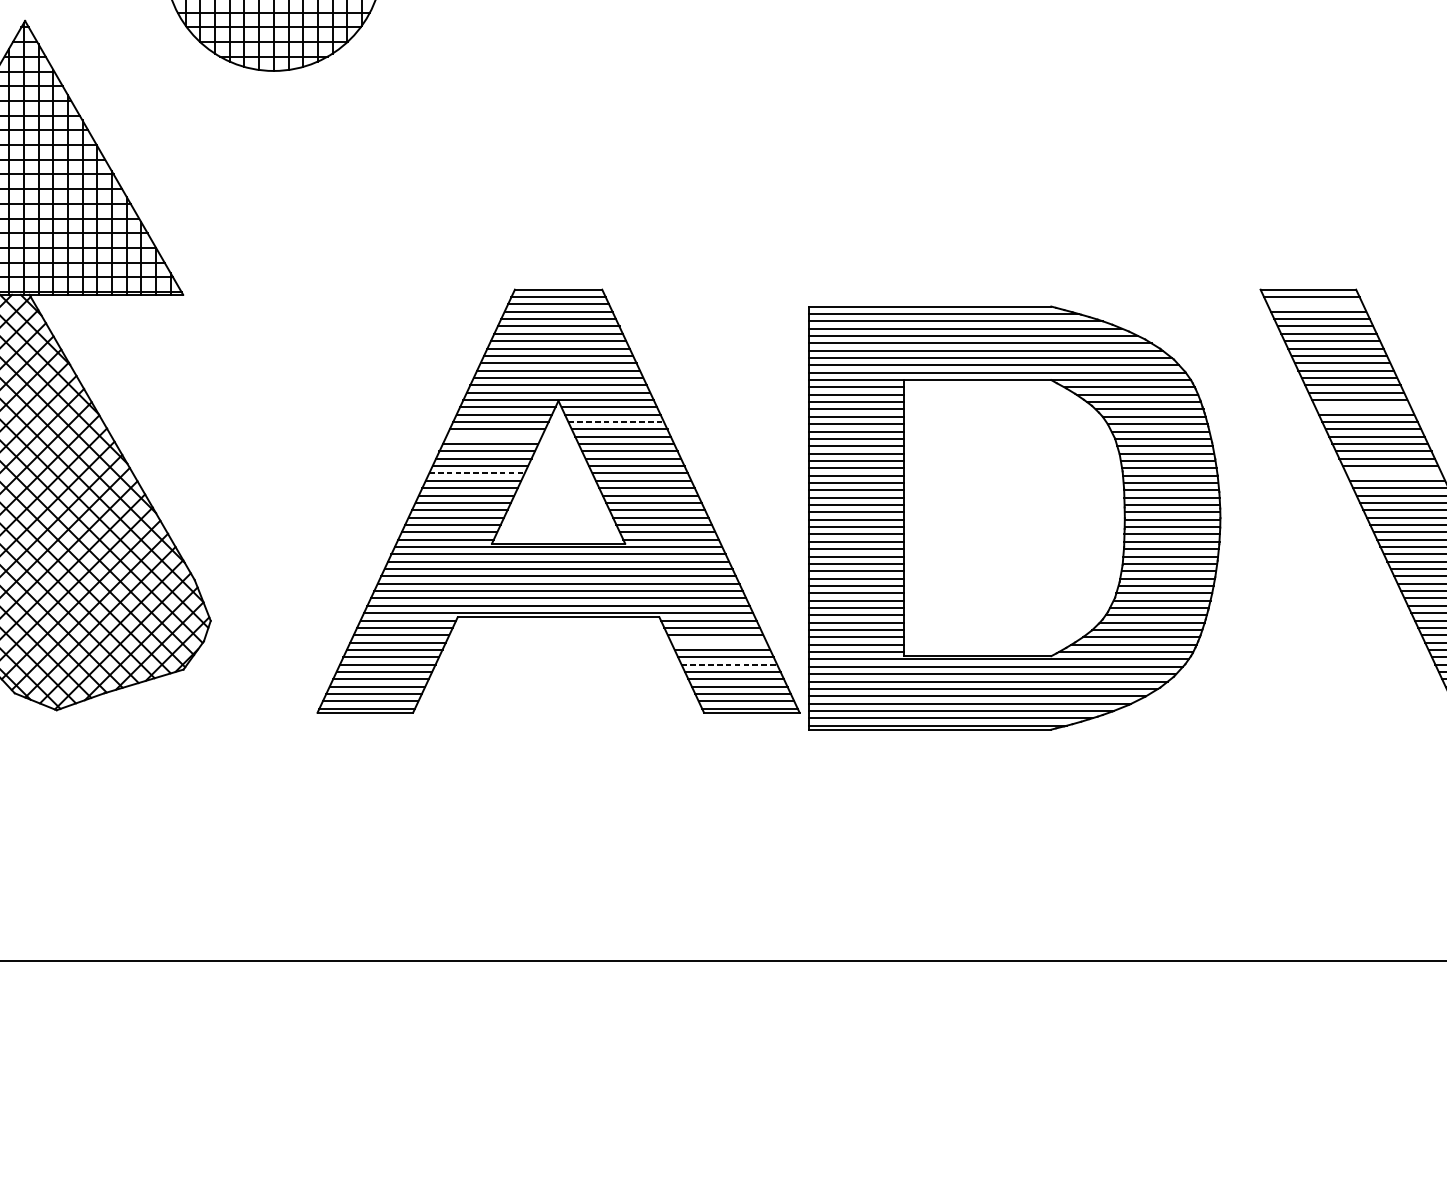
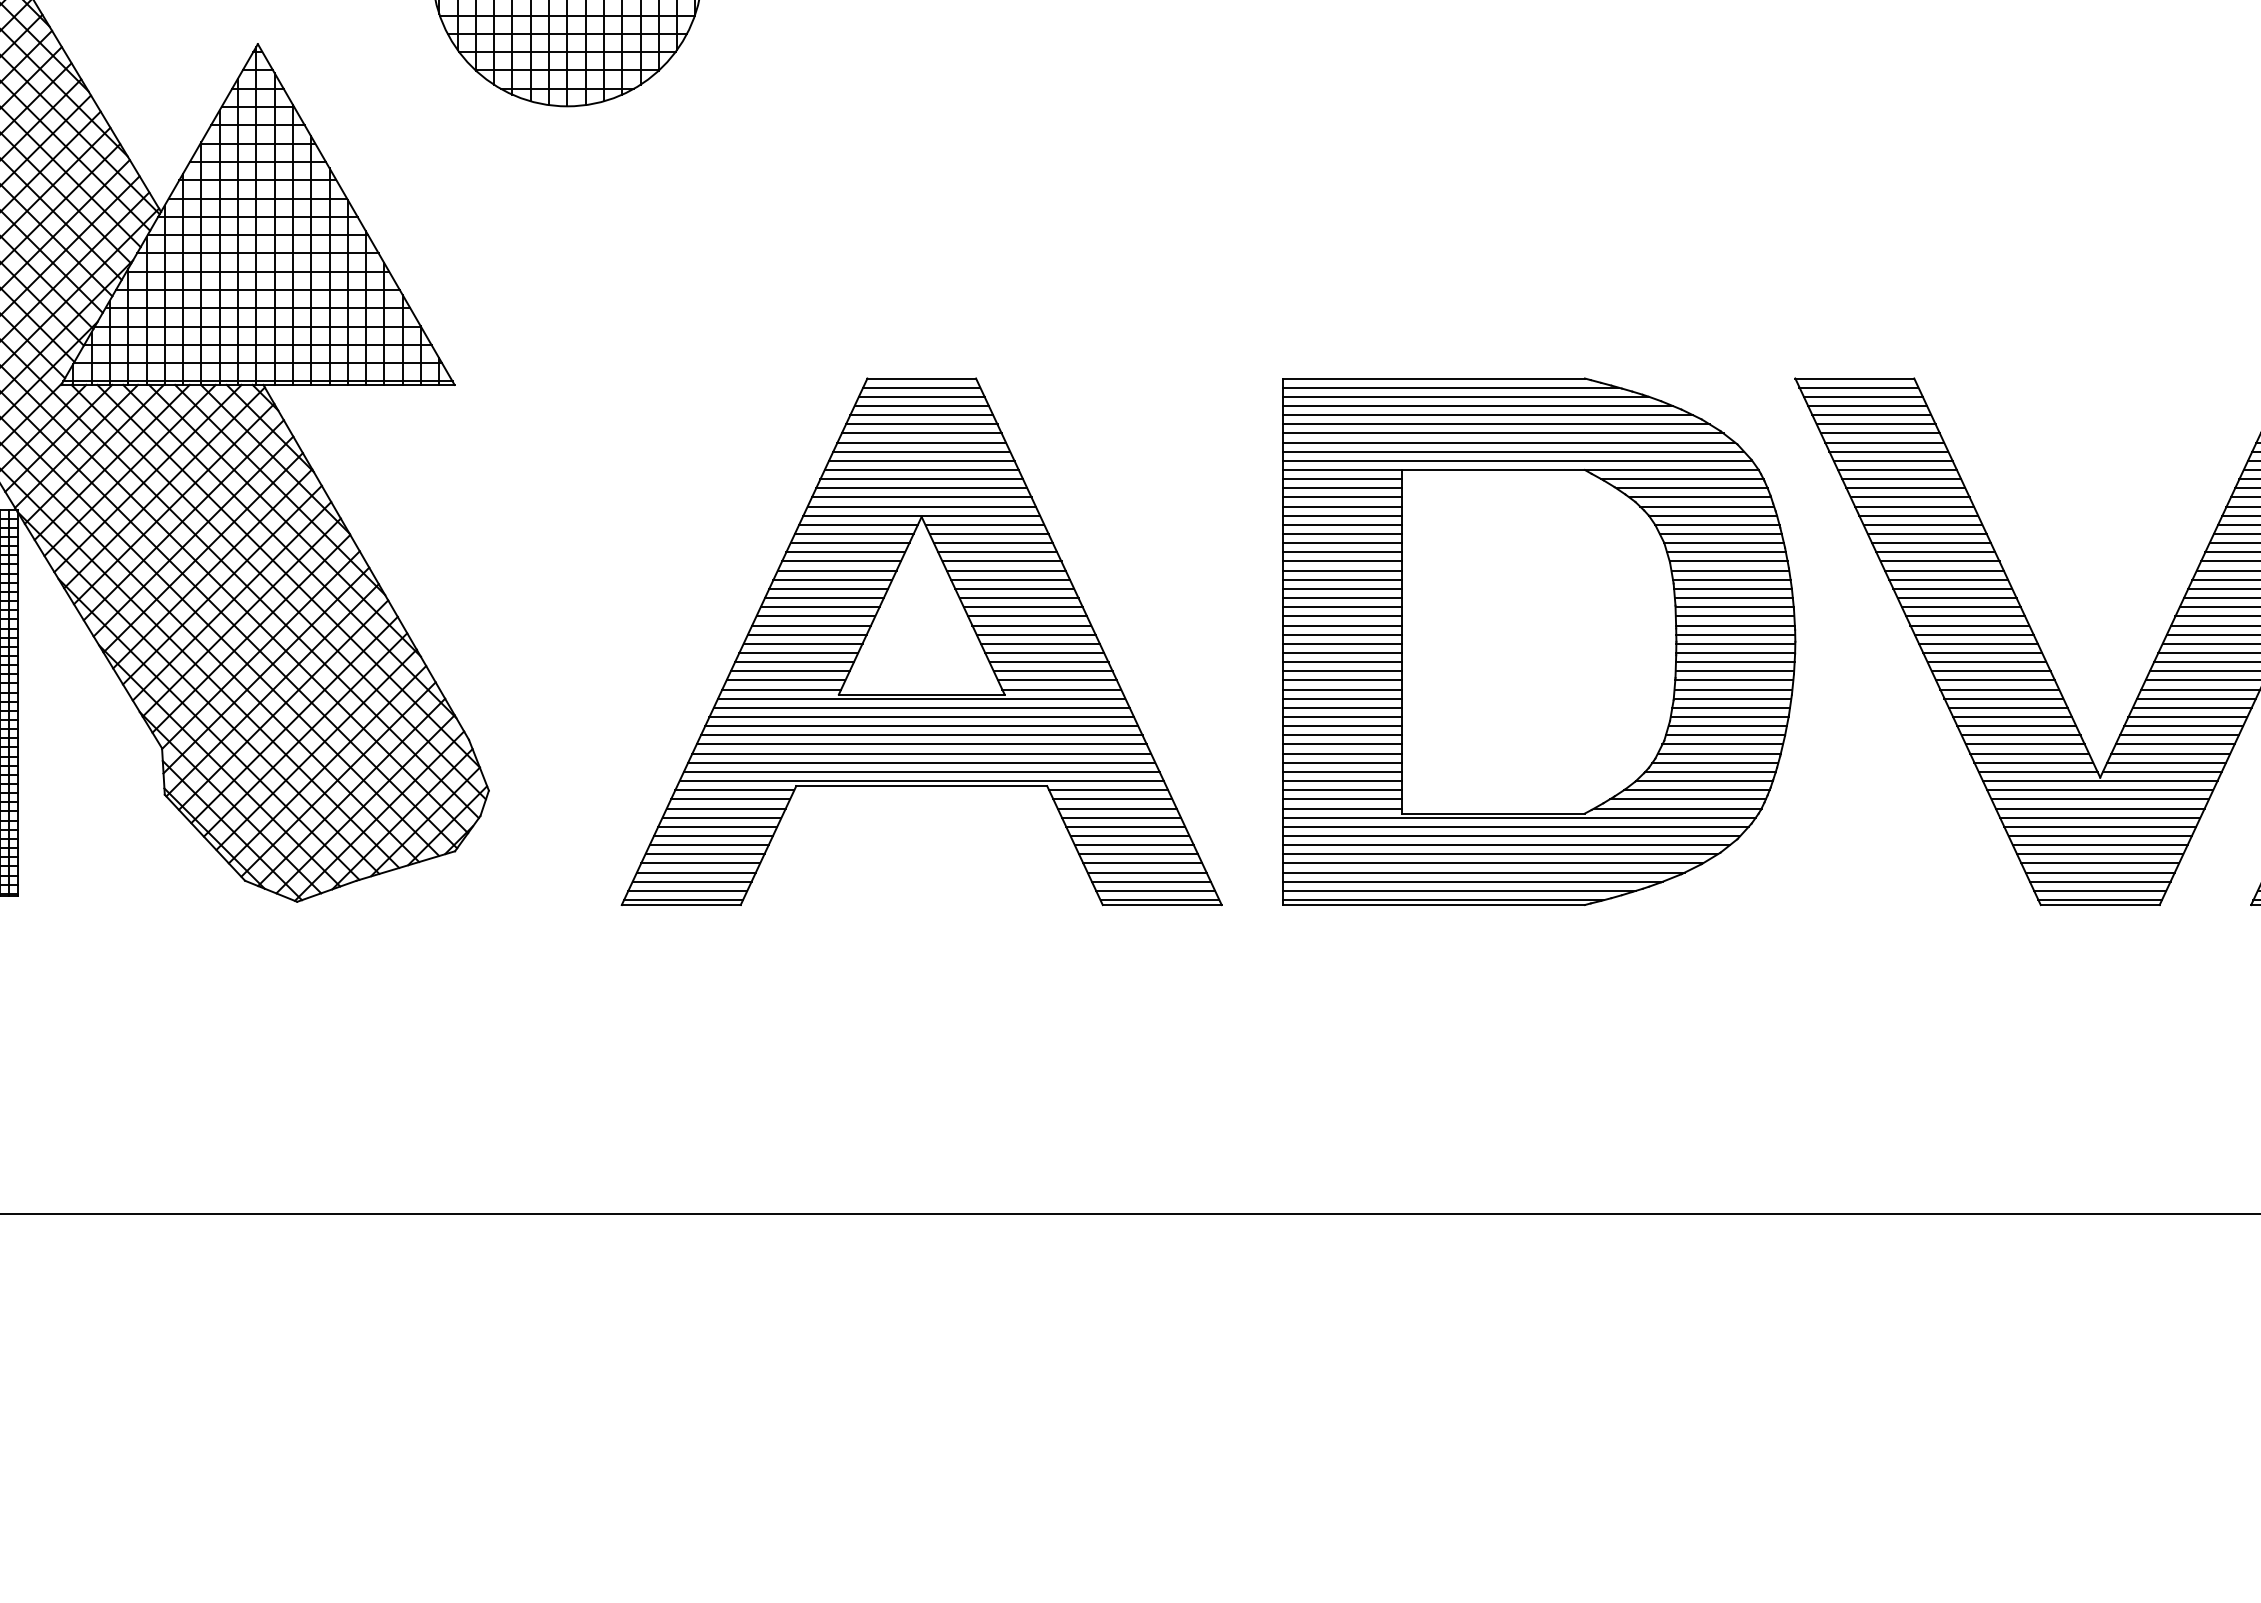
line: (1314, 304) -> (1862, 396), added
line: (1362, 407) -> (1922, 524), added
line: (616, 422) -> (993, 543), dashed -> solid
line: (493, 436) -> (840, 561), added
line: (477, 473) -> (820, 607), dashed -> solid
line: (1393, 473) -> (1960, 607), added
part: (1014, 517) -> (1539, 641), moved
line: (719, 642) -> (1121, 817), added
line: (729, 664) -> (1134, 845), dashed -> solid

